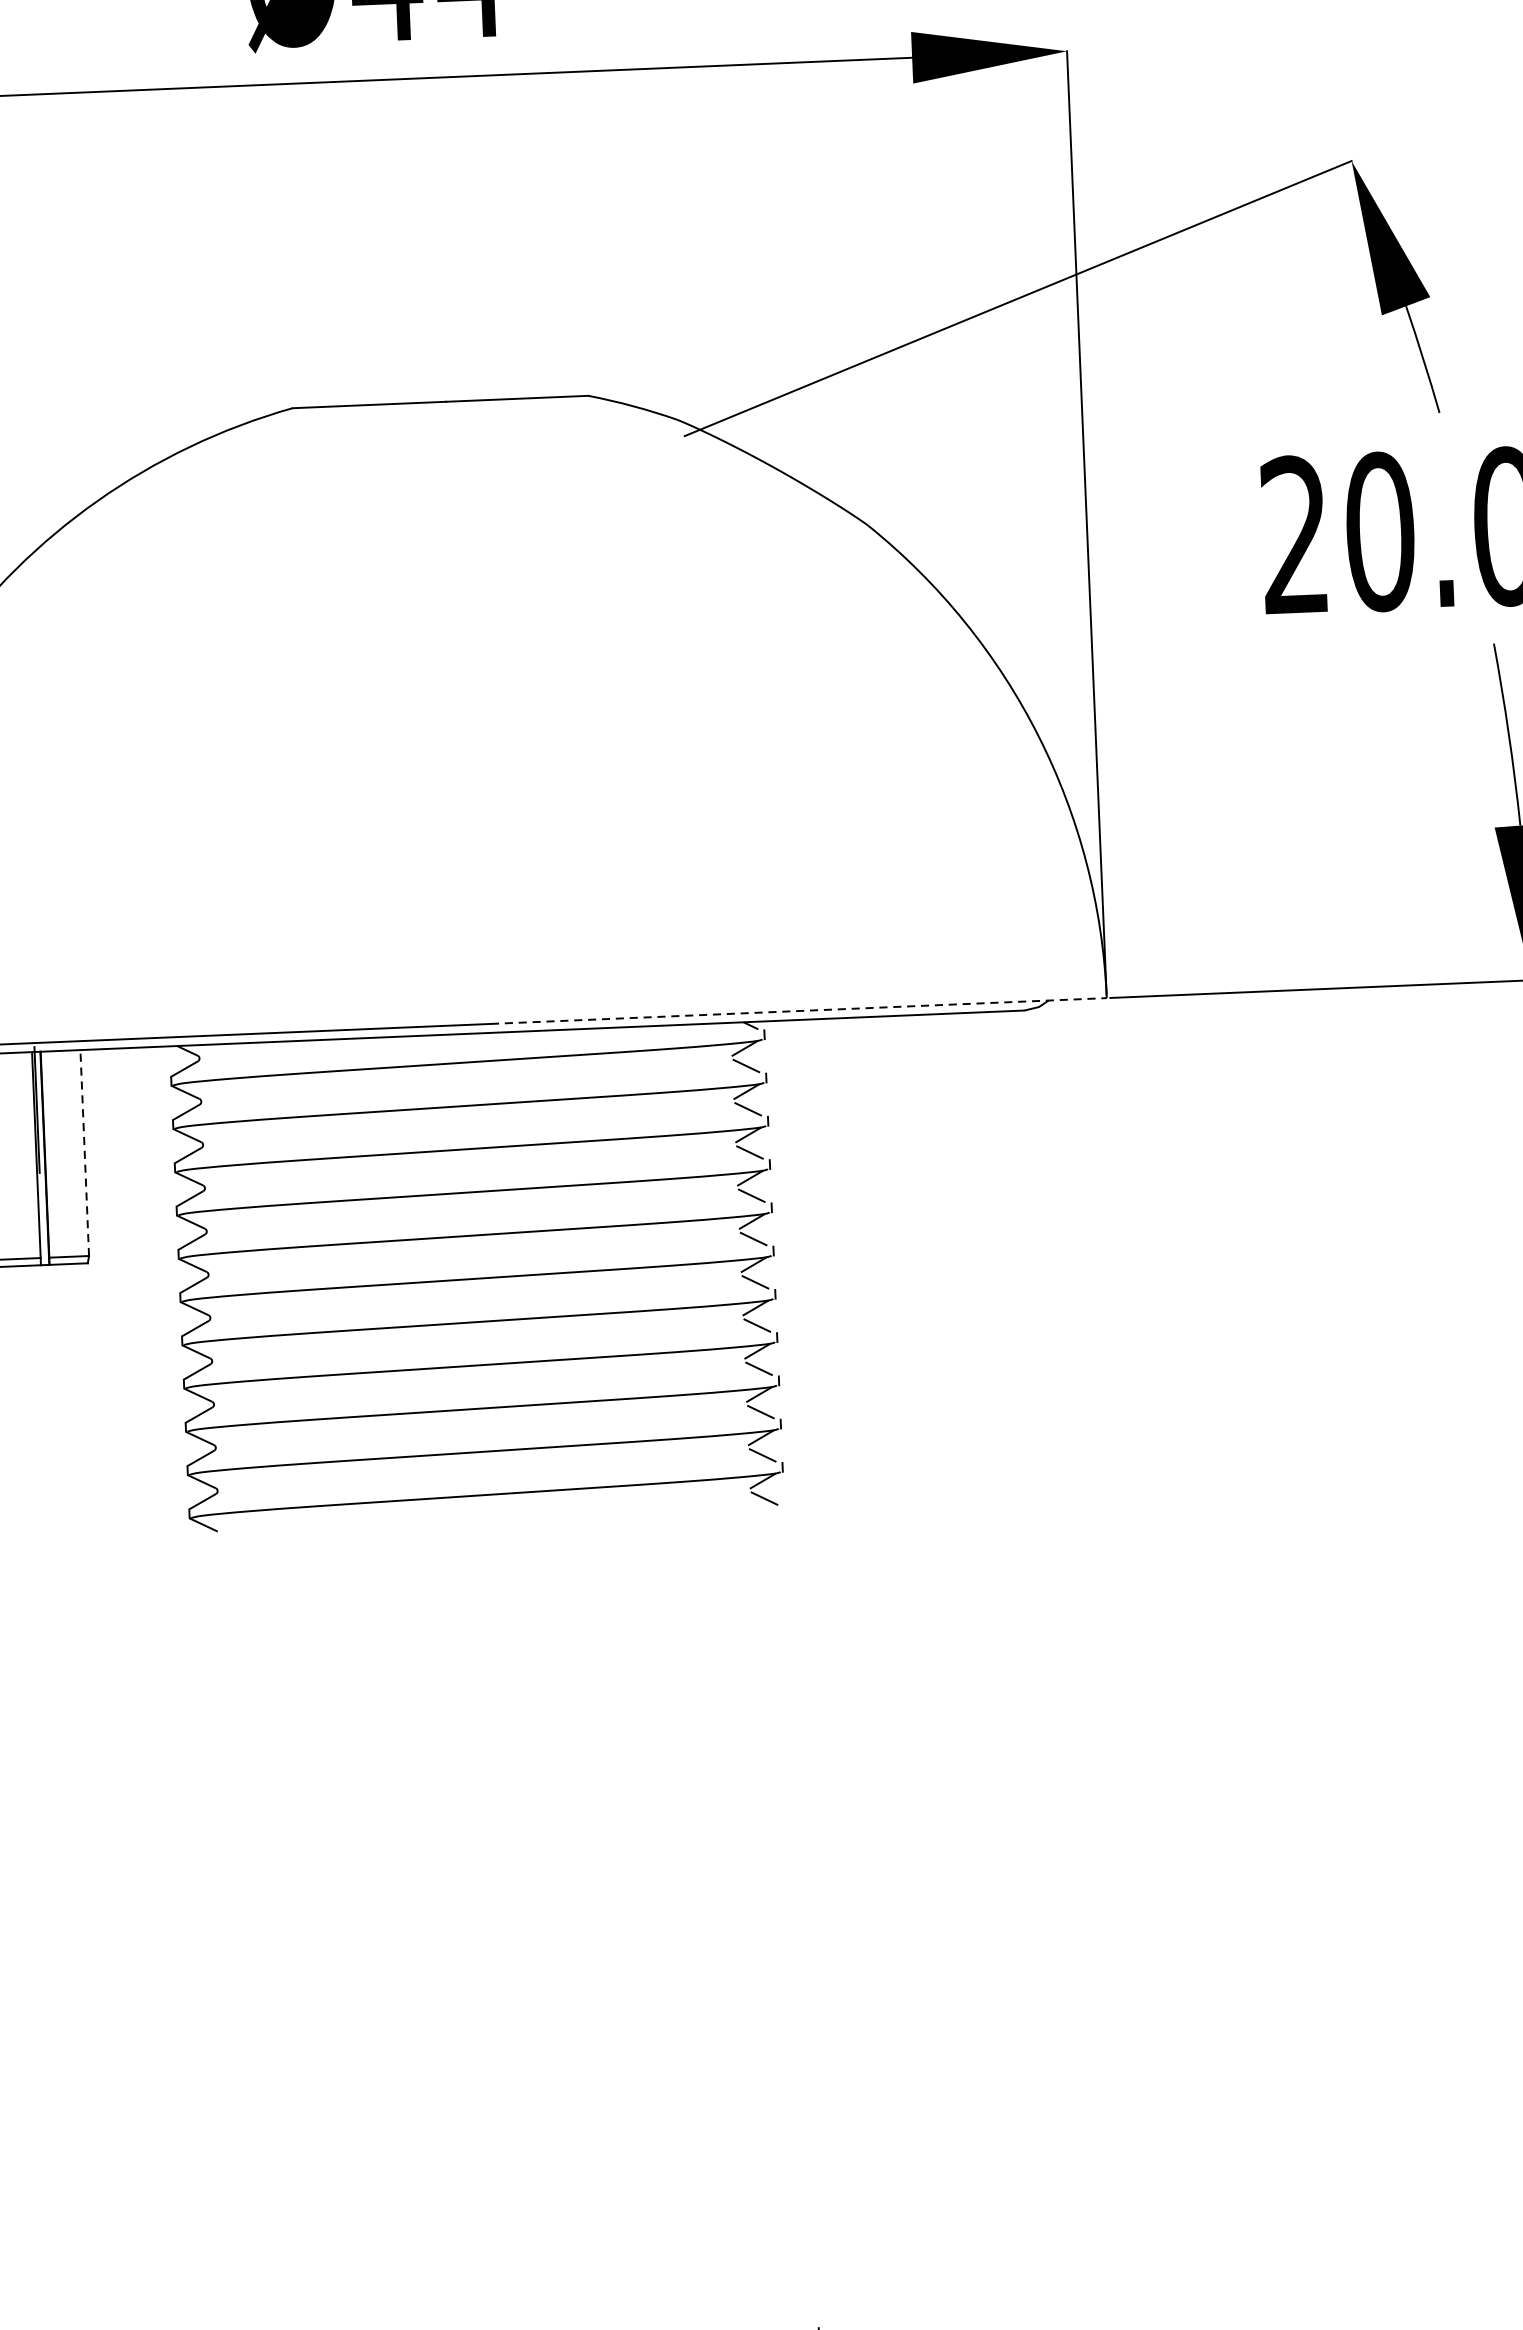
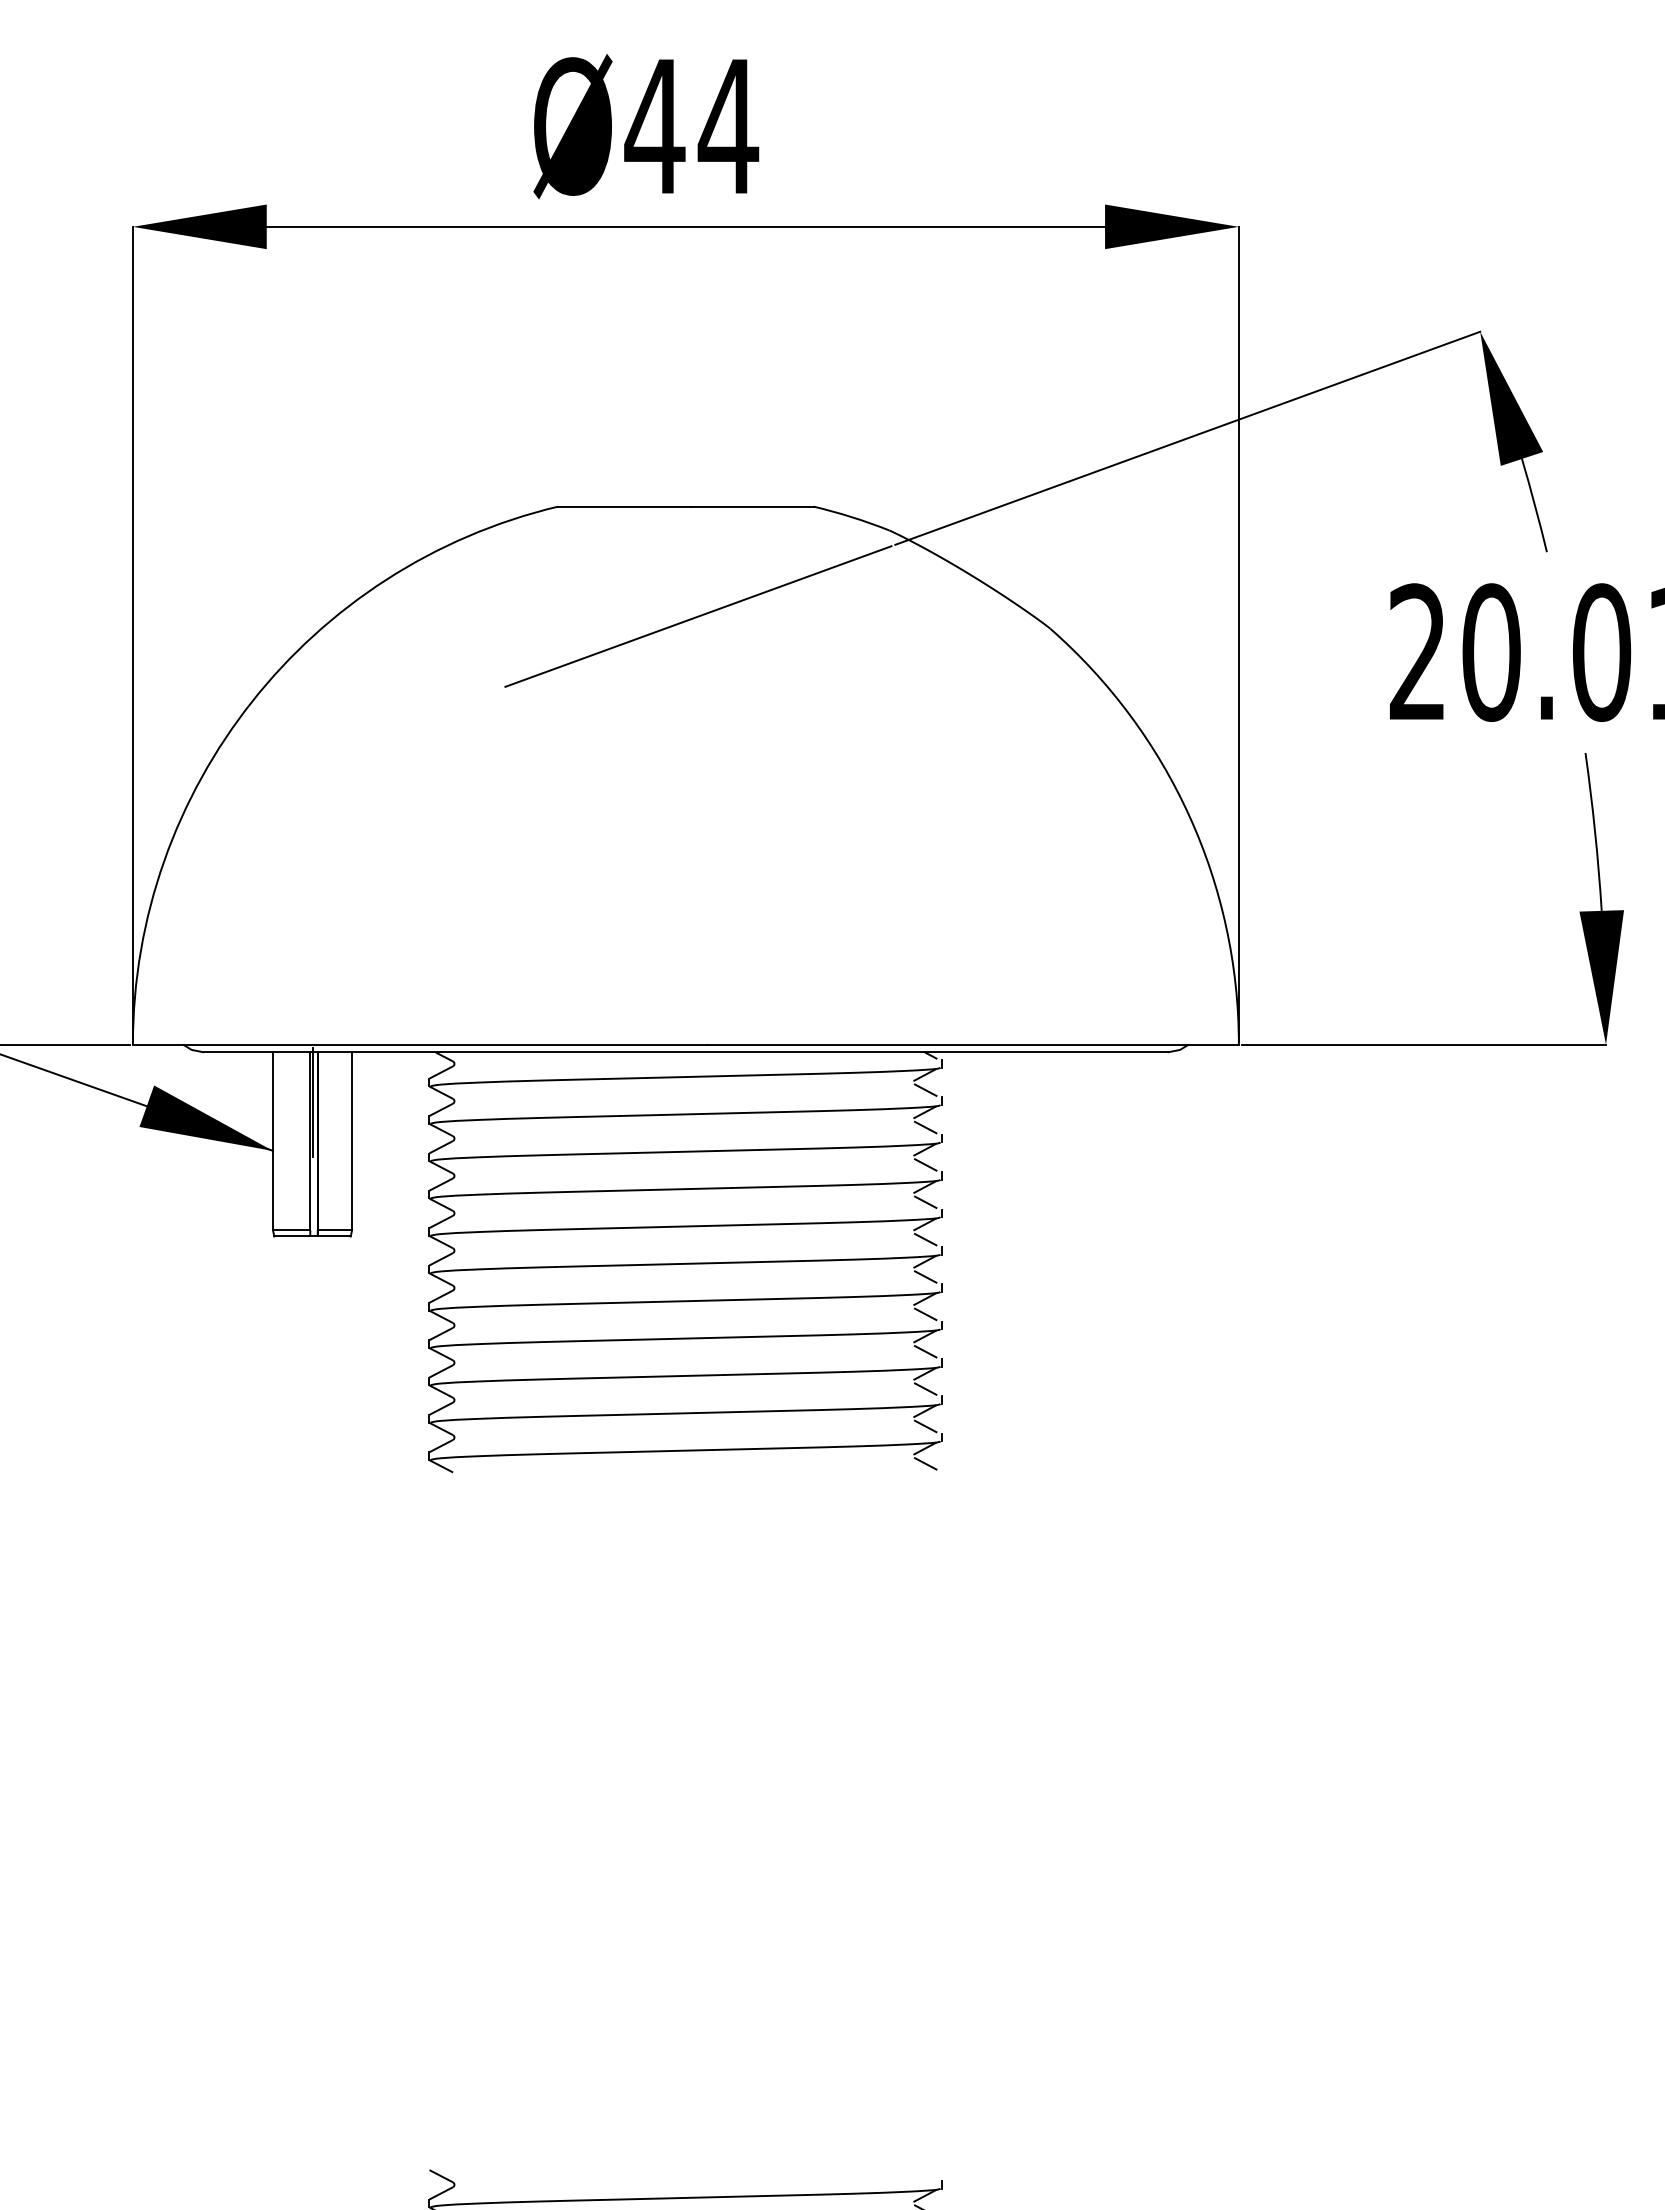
line: (460, 528) -> (698, 616), added
line: (798, 1010) -> (972, 1044), dashed -> solid
line: (85, 1153) -> (352, 1141), dashed -> solid

